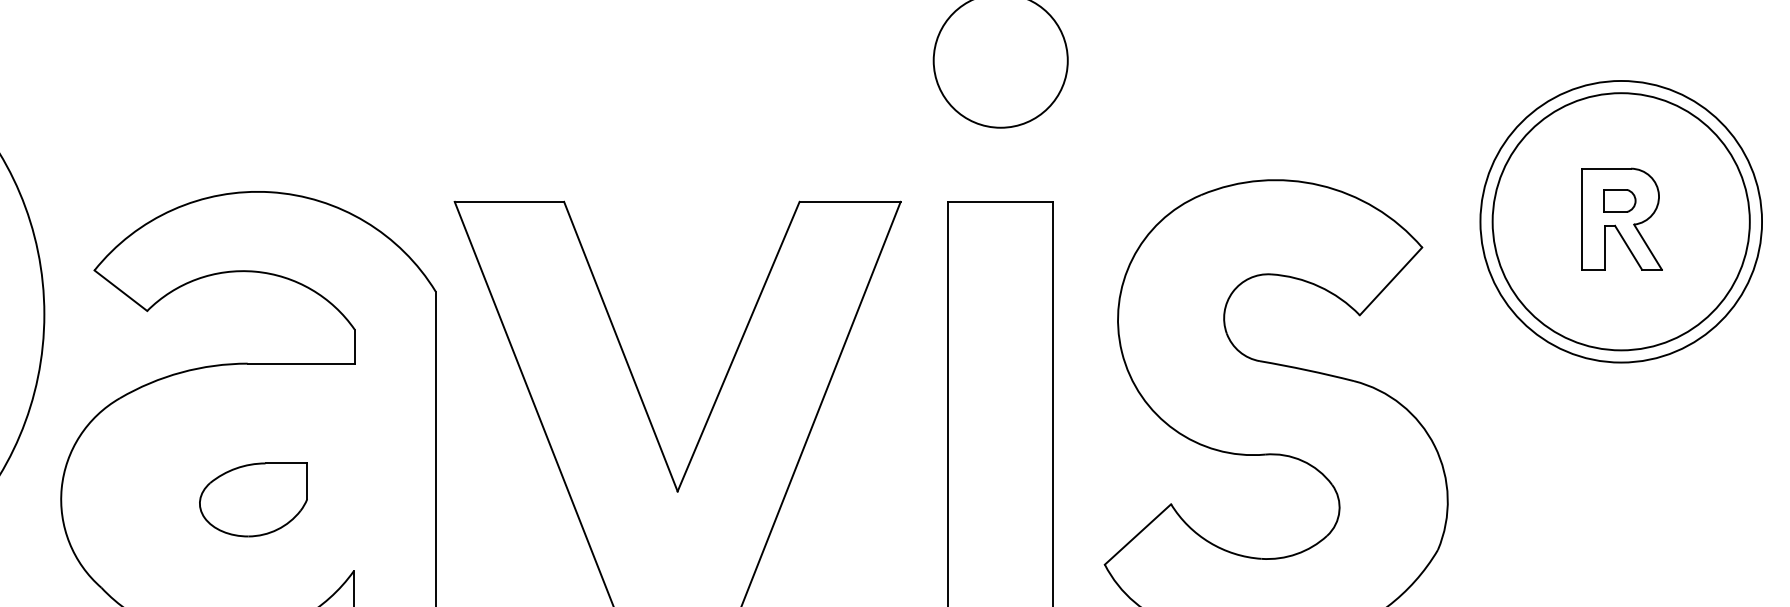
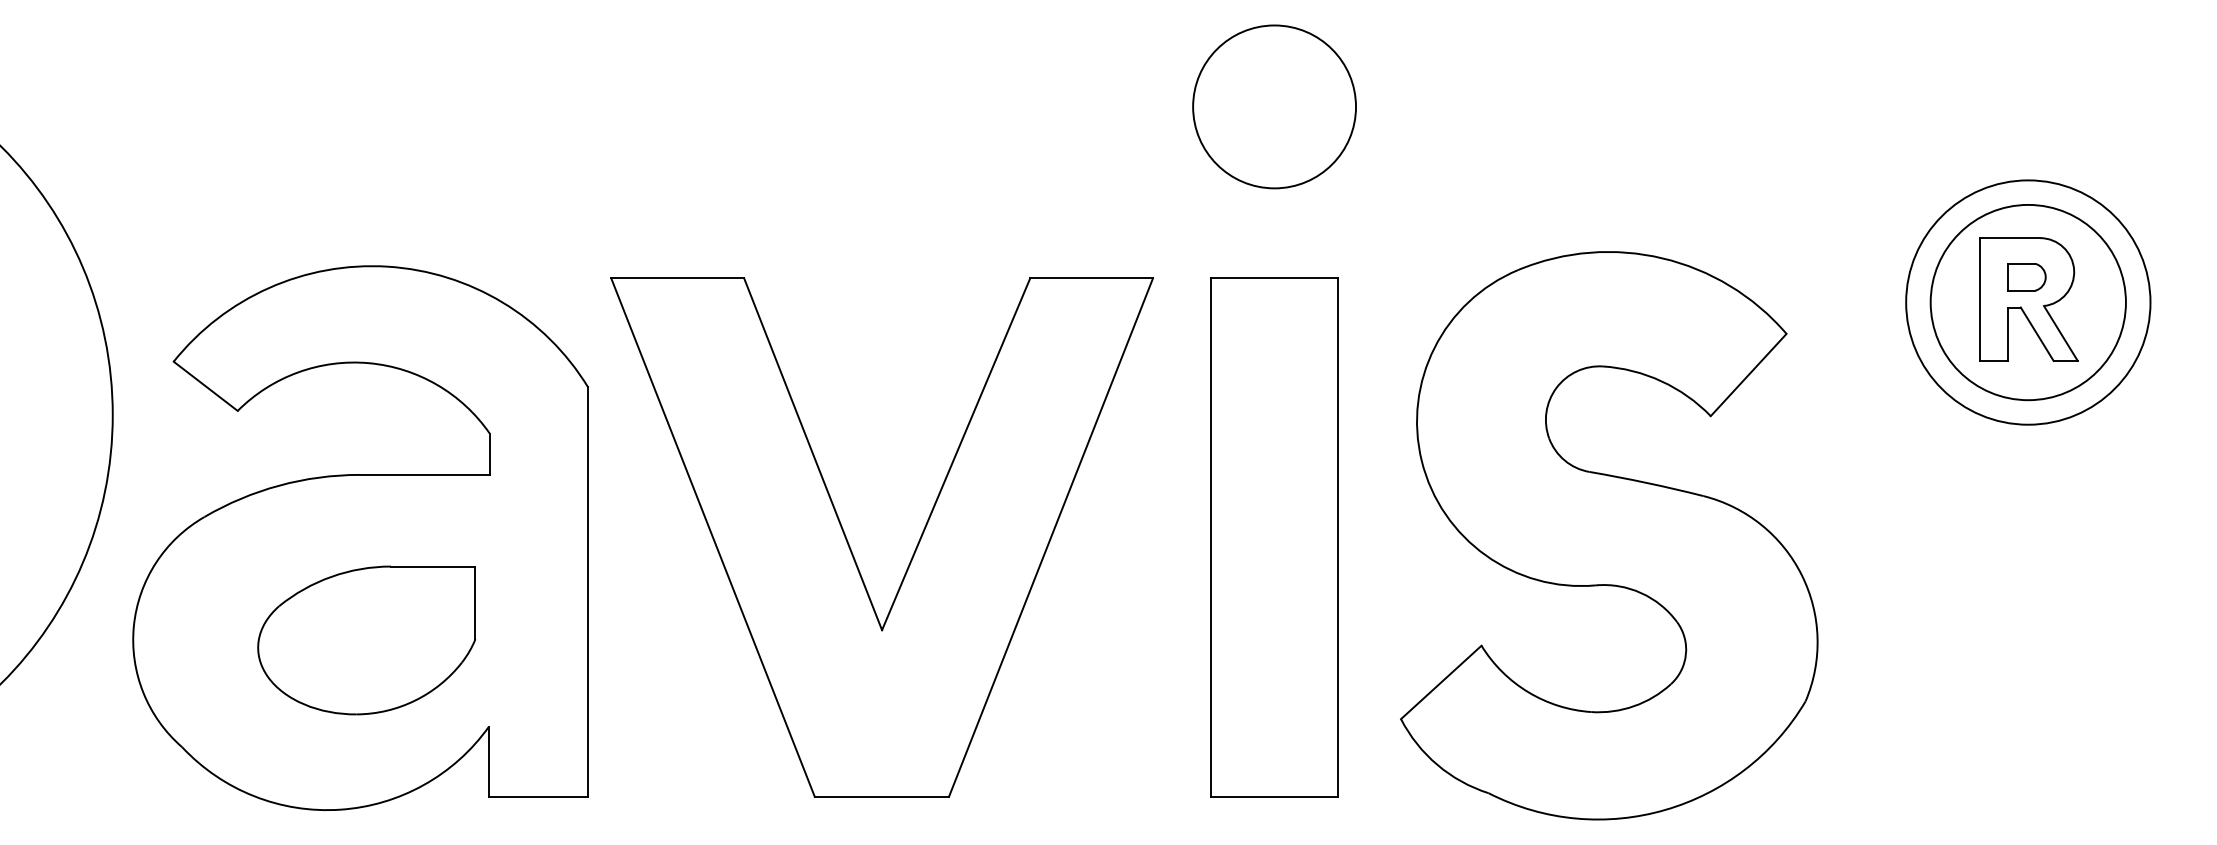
circle: (1620, 221) -> (2027, 302), size x0.62
circle: (1621, 221) -> (2028, 302), size x0.71
part: (253, 499) -> (366, 640), size x1.67

